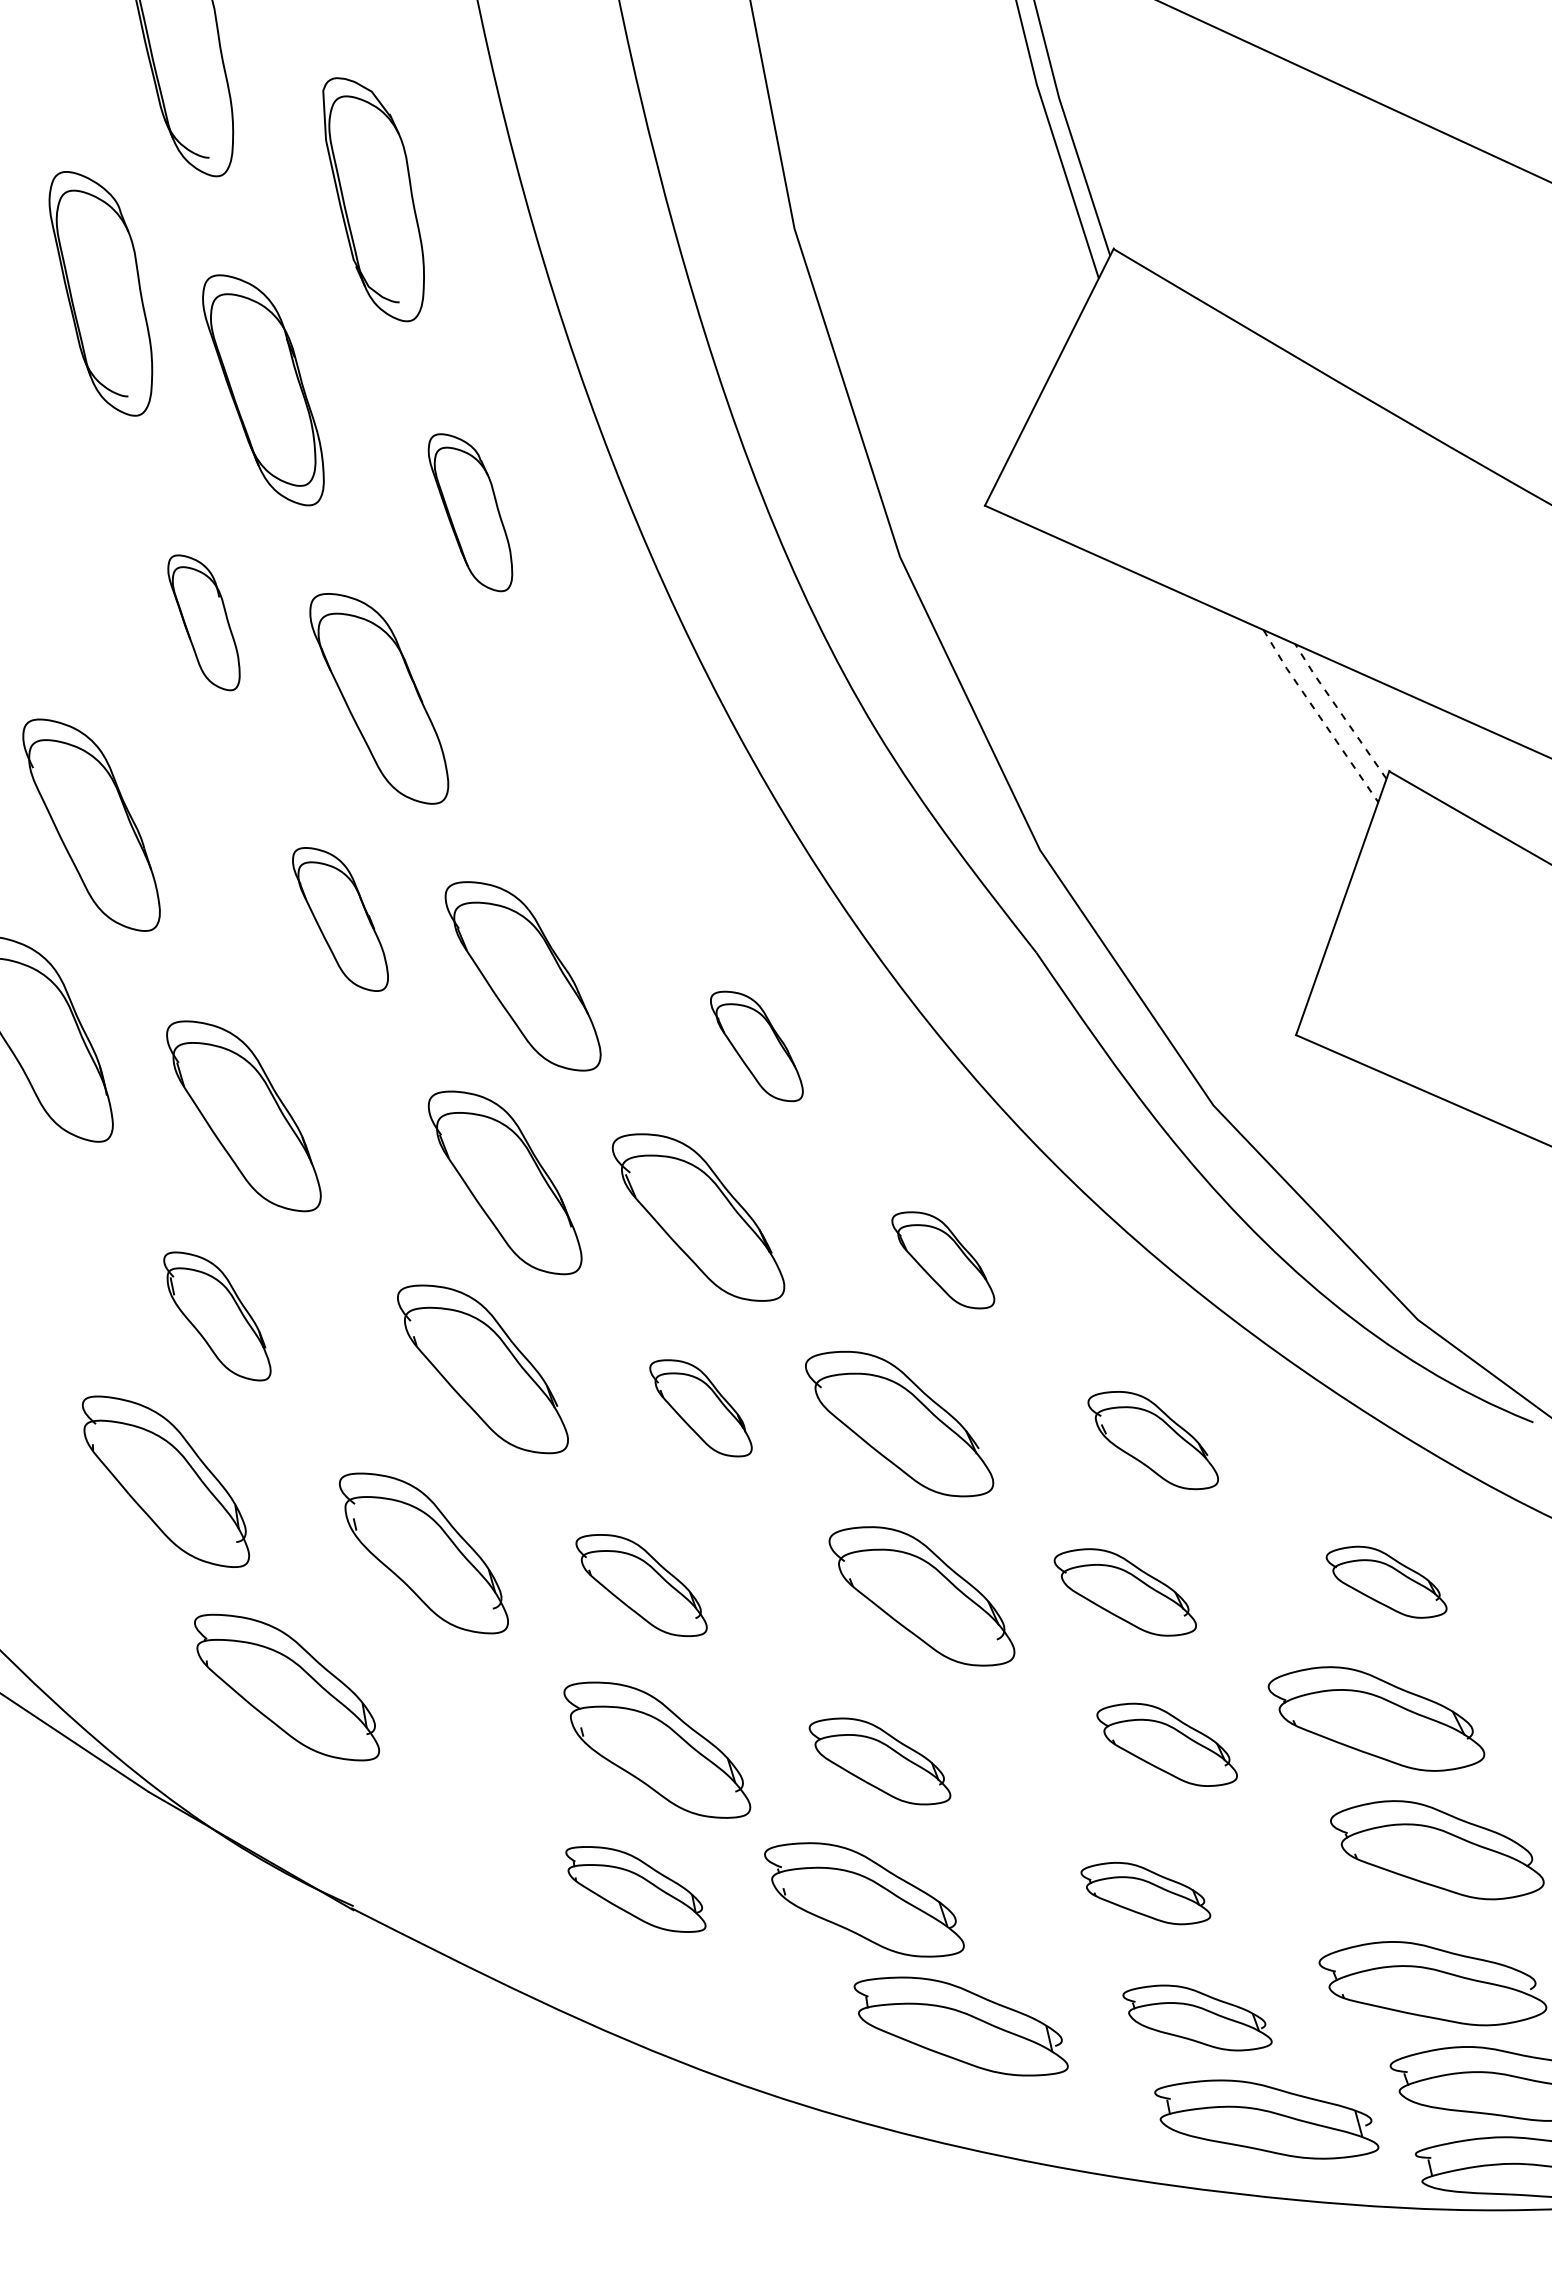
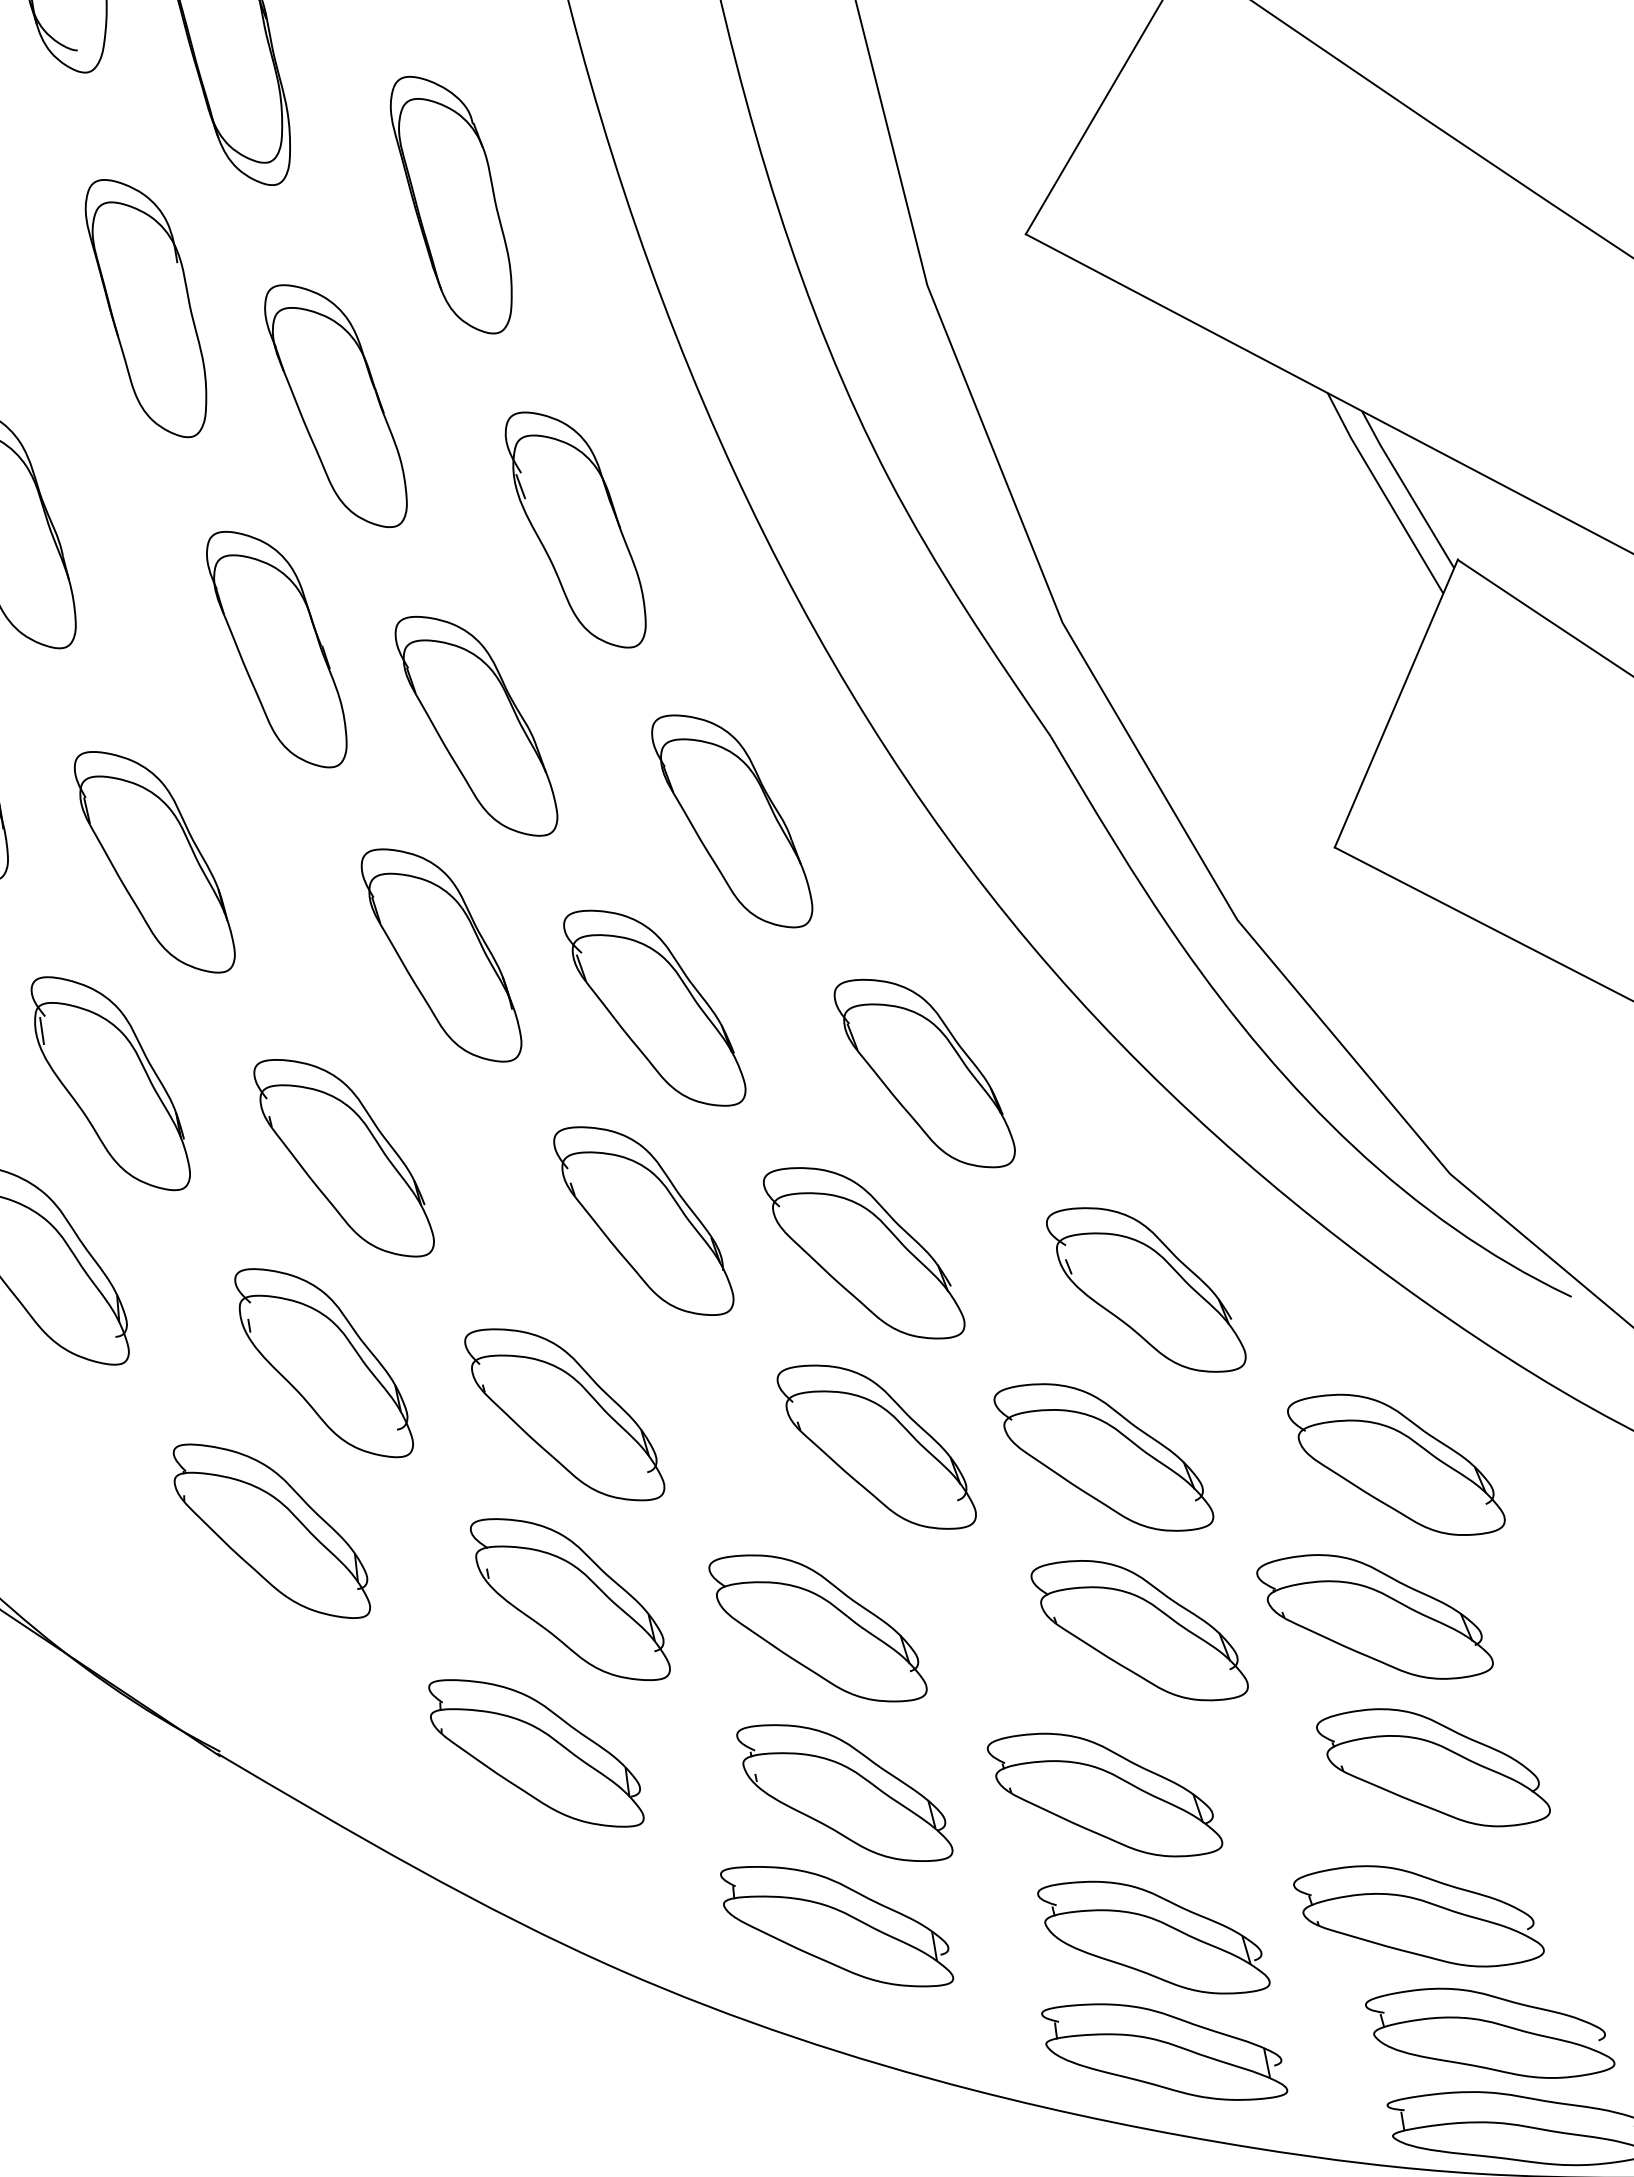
part: (470, 512) -> (451, 204), size x1.43
part: (203, 622) -> (145, 308), size x1.67
line: (1339, 711) -> (1406, 489), dashed -> solid
line: (1319, 716) -> (1383, 493), dashed -> solid
part: (600, 795) -> (575, 529), added
part: (340, 919) -> (276, 649), size x1.43
part: (756, 1046) -> (731, 821), size x1.67
part: (943, 1260) -> (925, 1073), size x1.67
part: (217, 1316) -> (110, 1083), size x1.43
part: (482, 1369) -> (343, 1158), moved
part: (700, 1408) -> (643, 1221), size x1.67
part: (1152, 1440) -> (1145, 1289), size x1.43
part: (1386, 1582) -> (1396, 1464), size x1.67
part: (641, 1585) -> (564, 1414), size x1.43
part: (1125, 1592) -> (1104, 1457), size x1.43
part: (286, 1687) -> (271, 1531), moved
part: (1166, 1744) -> (1138, 1629), size x1.43
part: (879, 1761) -> (817, 1628), size x1.43
part: (635, 1889) -> (535, 1753), size x1.43
part: (1145, 1893) -> (1104, 1794), size x1.67
part: (864, 1899) -> (844, 1792), moved
part: (1197, 2017) -> (1153, 1936), size x1.43
part: (960, 2026) -> (836, 1926), moved
part: (1266, 2119) -> (1164, 2051), moved

